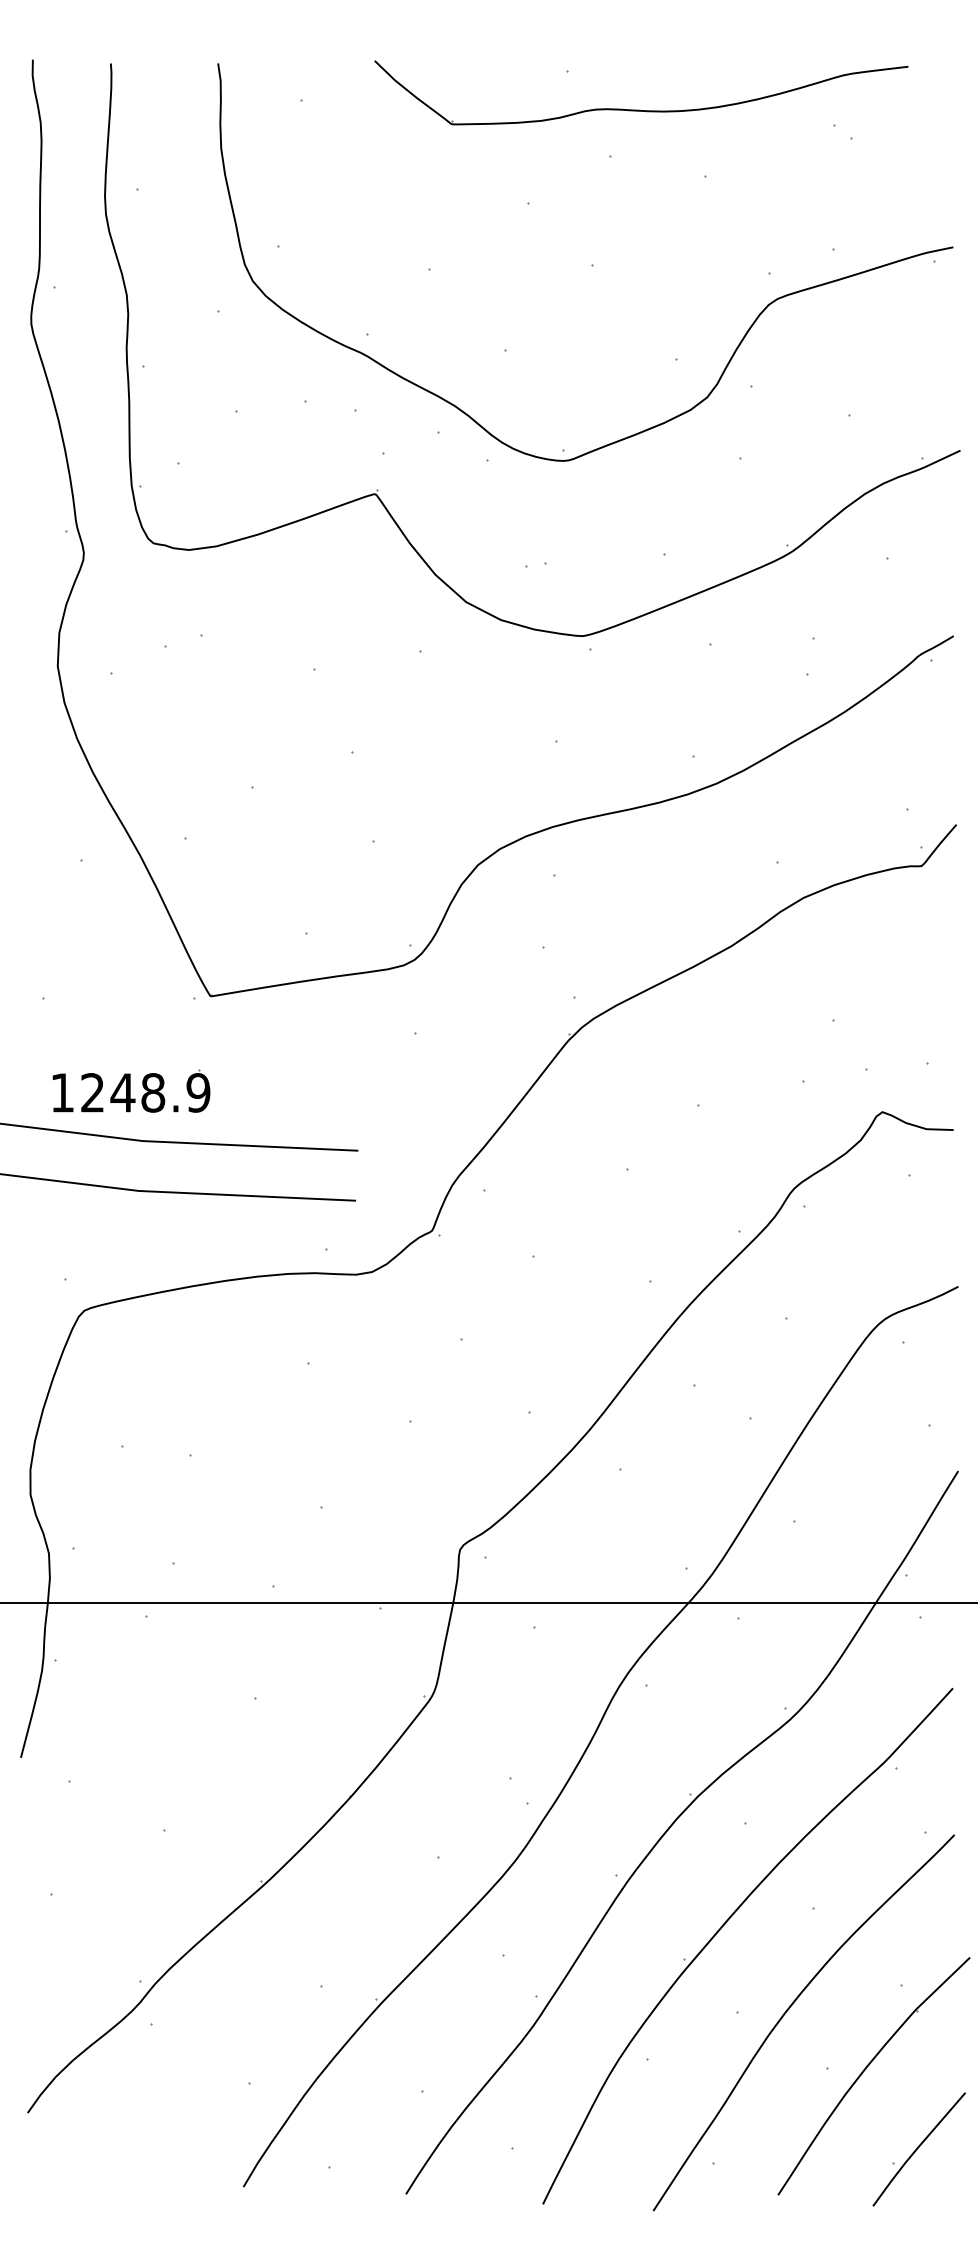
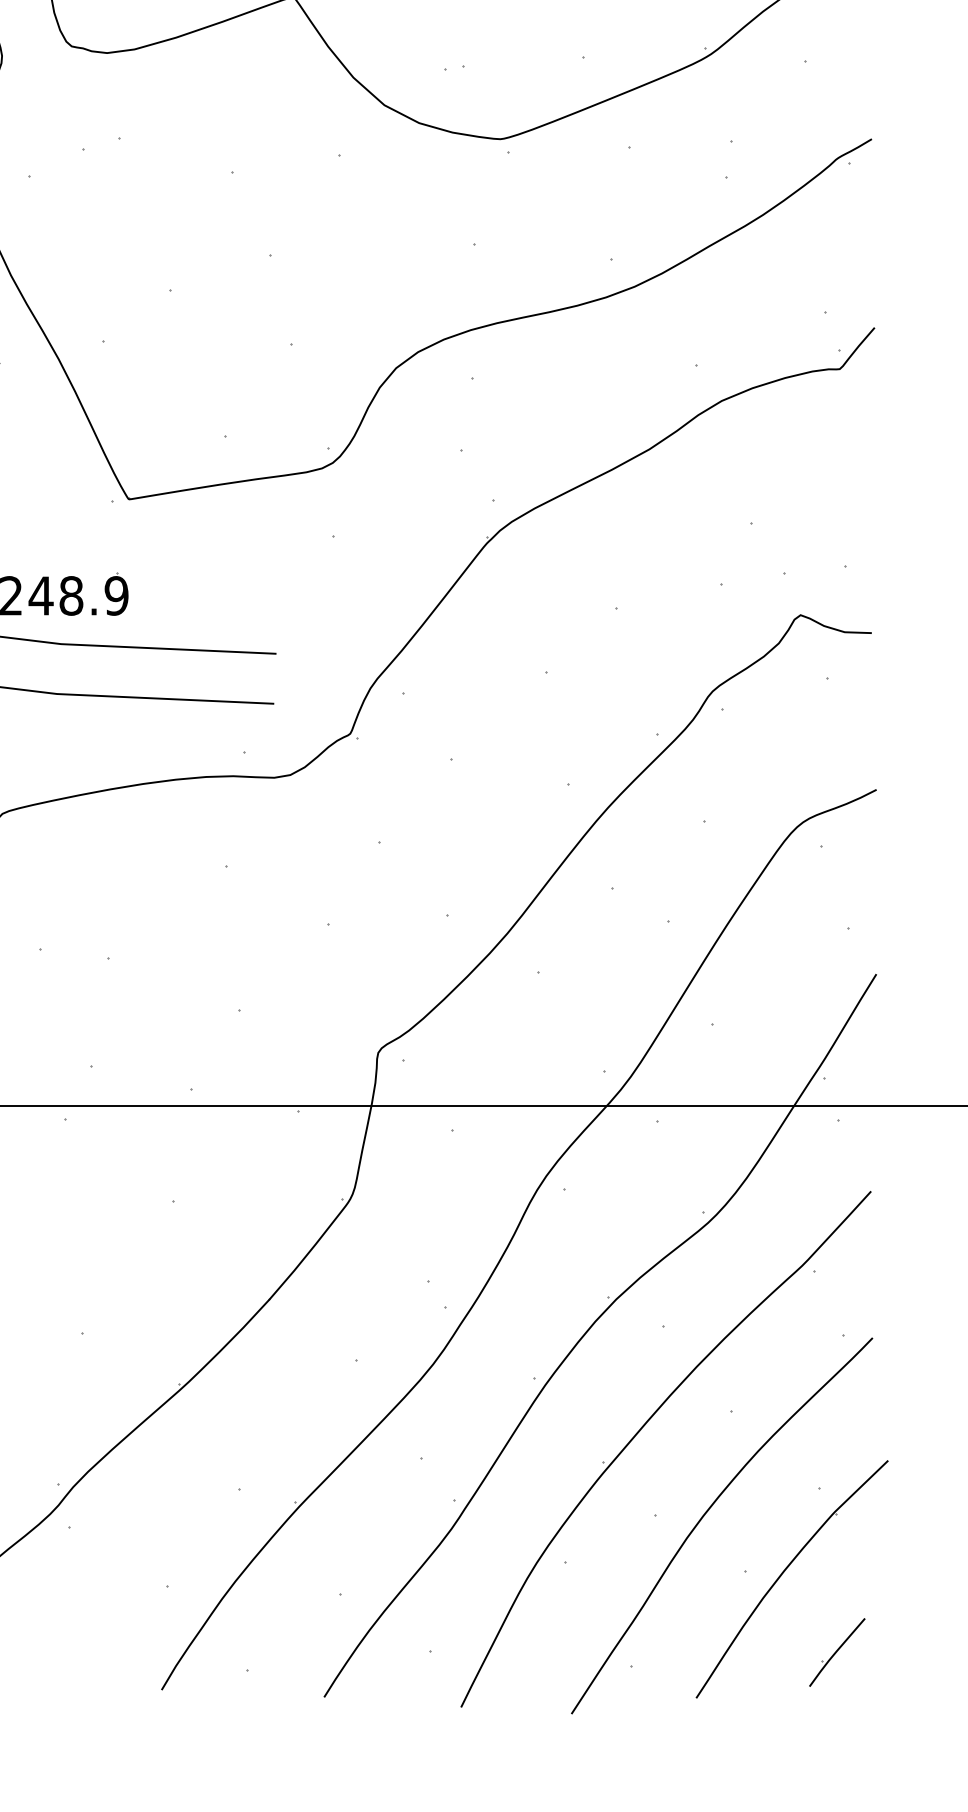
part: (918, 2149) -> (836, 1652), size x0.6

